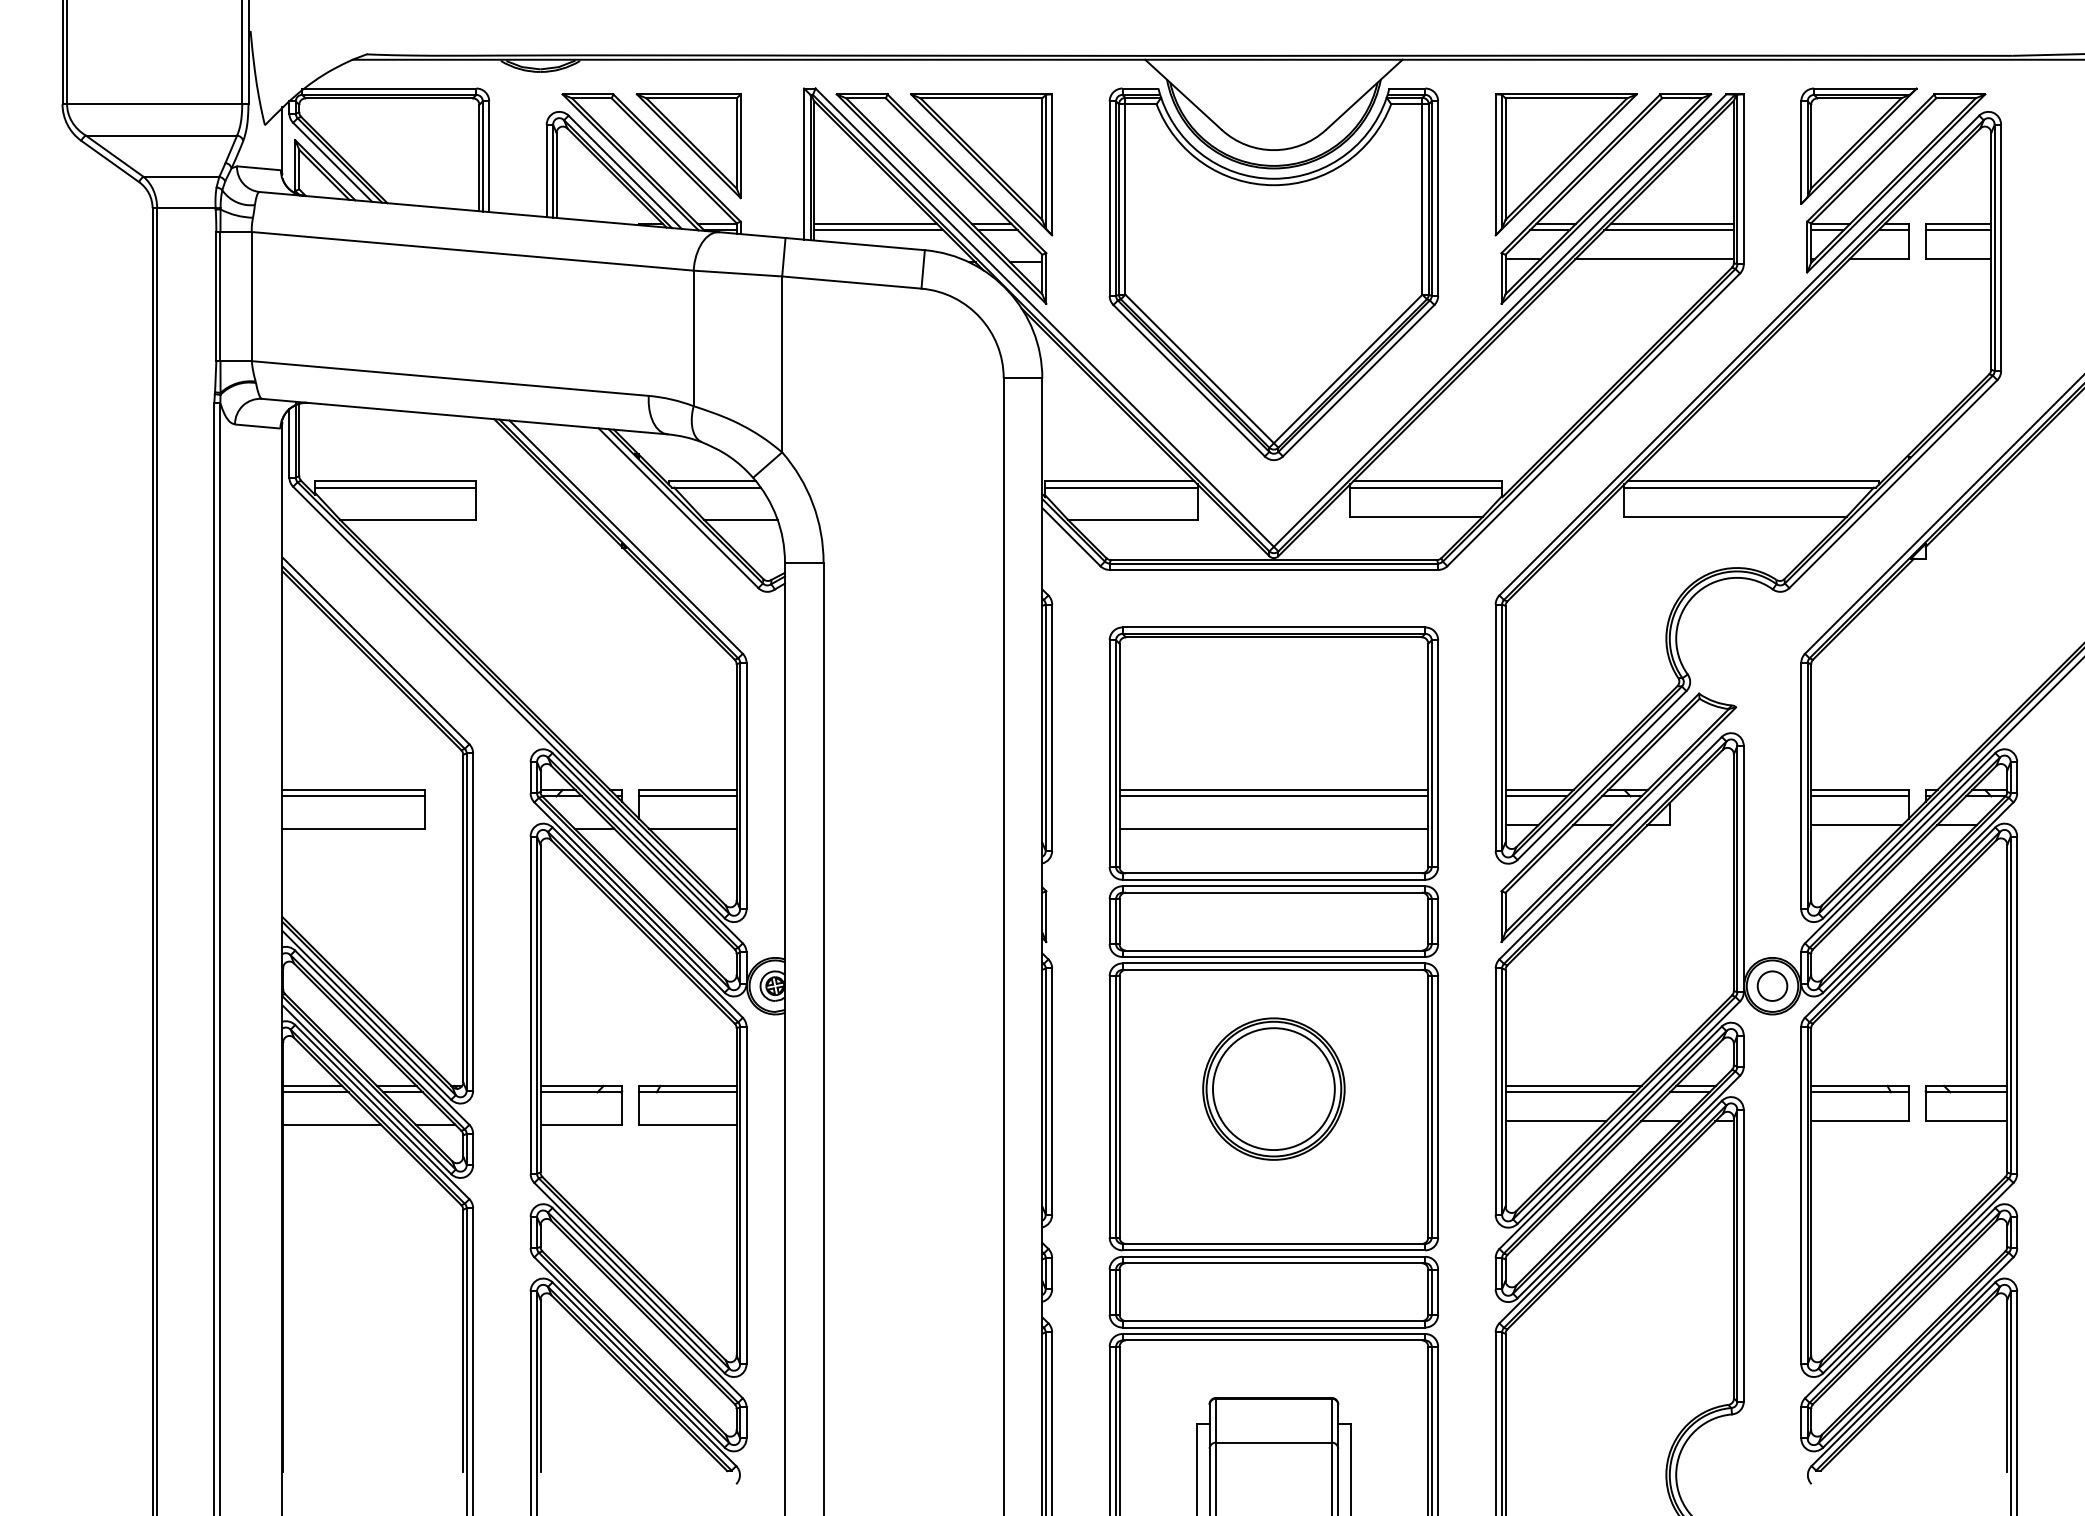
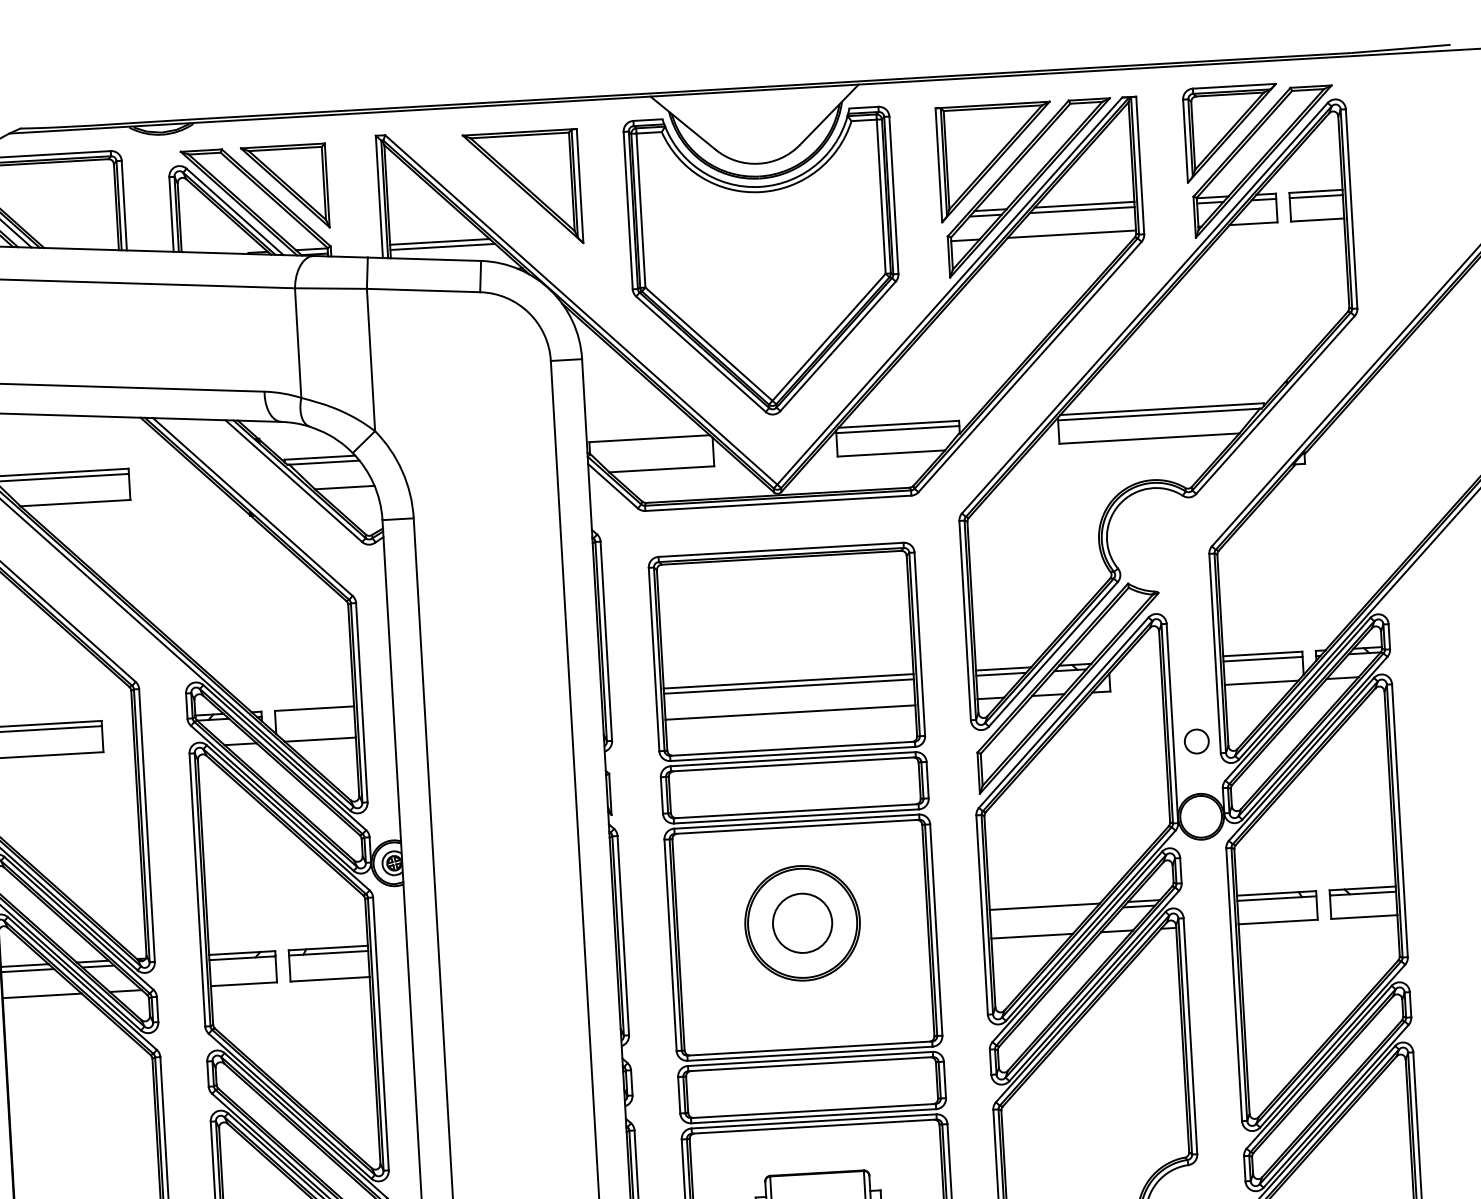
part: (941, 198) -> (492, 218), removed
line: (1121, 487) -> (651, 443), removed
line: (687, 796) -> (314, 713), removed
circle: (1772, 985) -> (1196, 741), moved
circle: (1273, 1089) -> (802, 923), size x0.6
line: (1570, 1092) -> (1042, 912), removed

